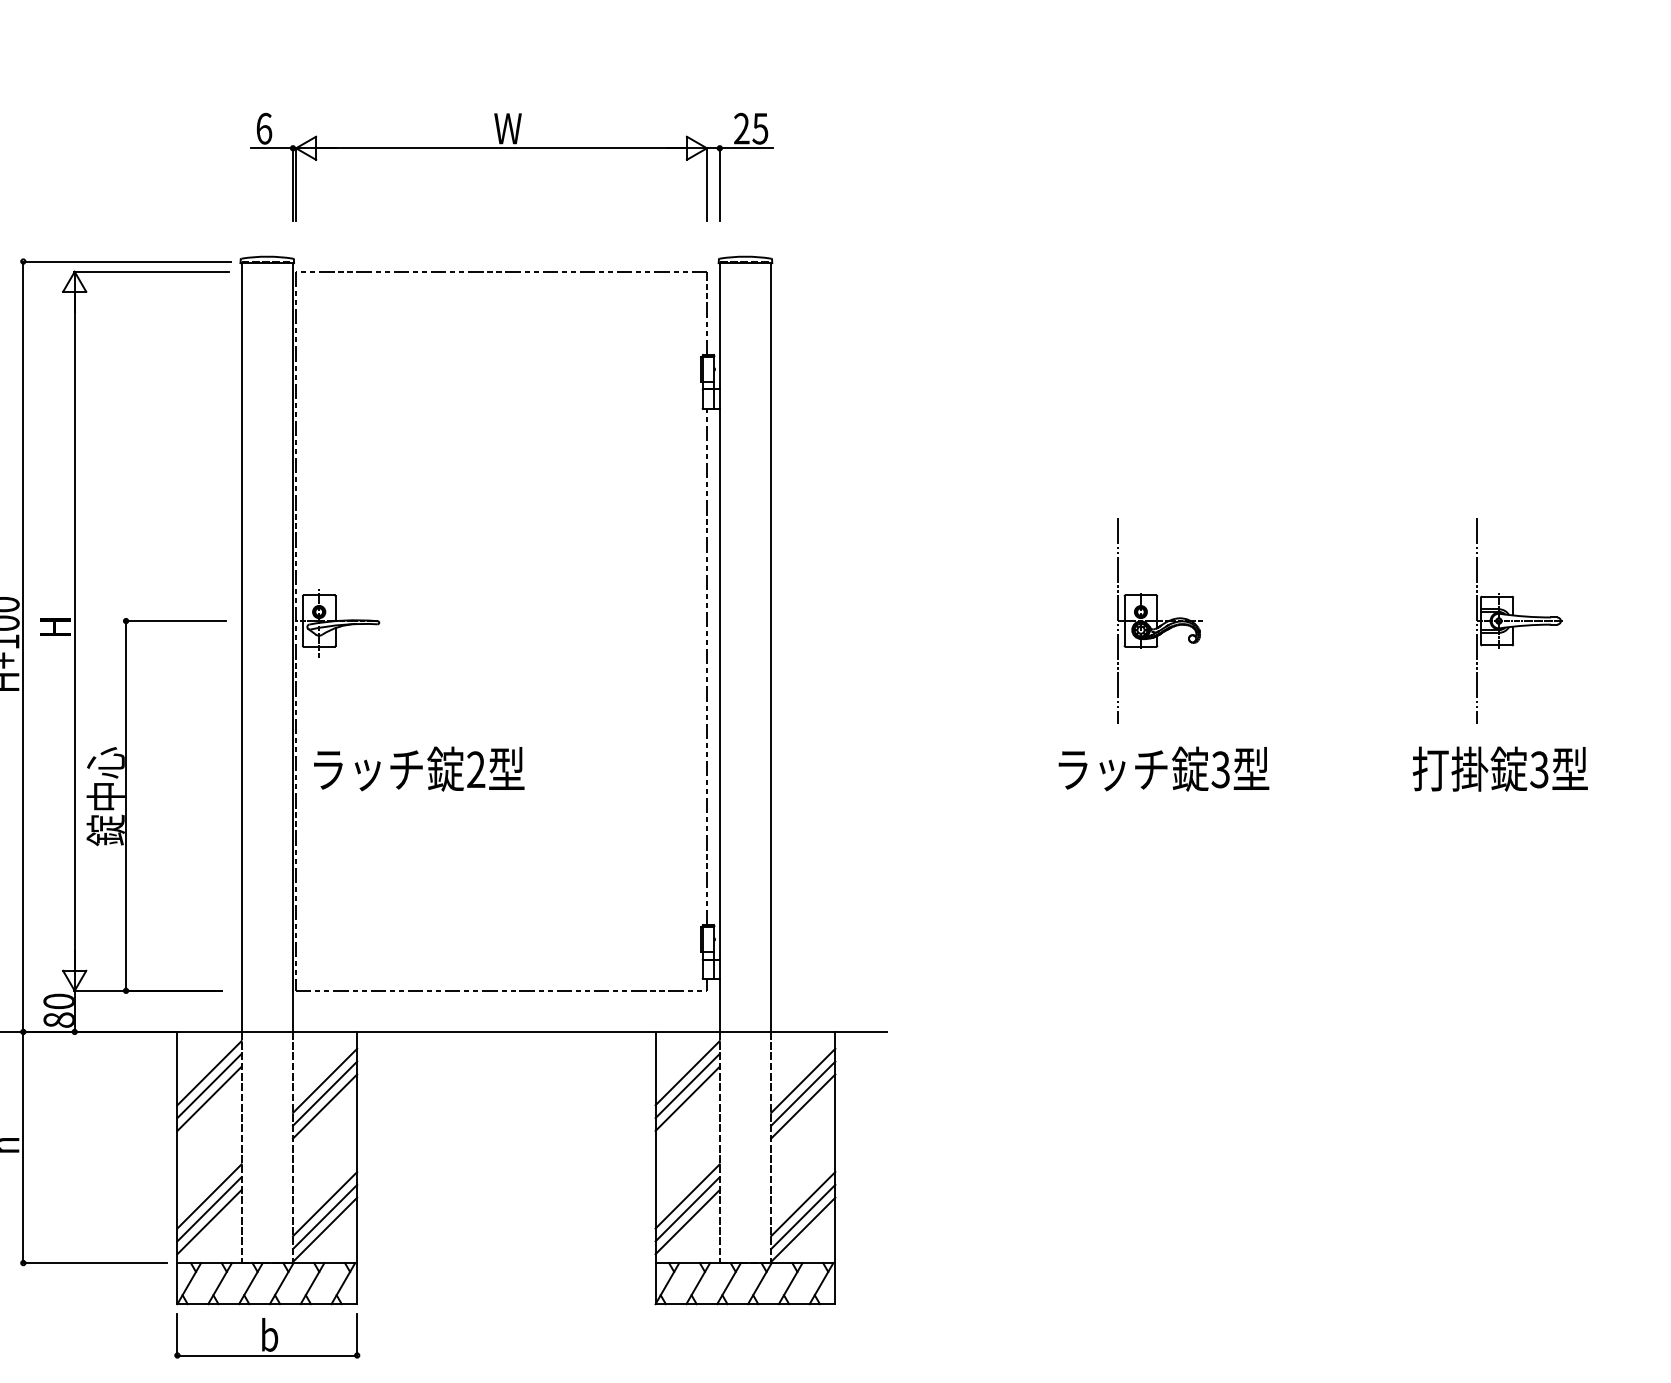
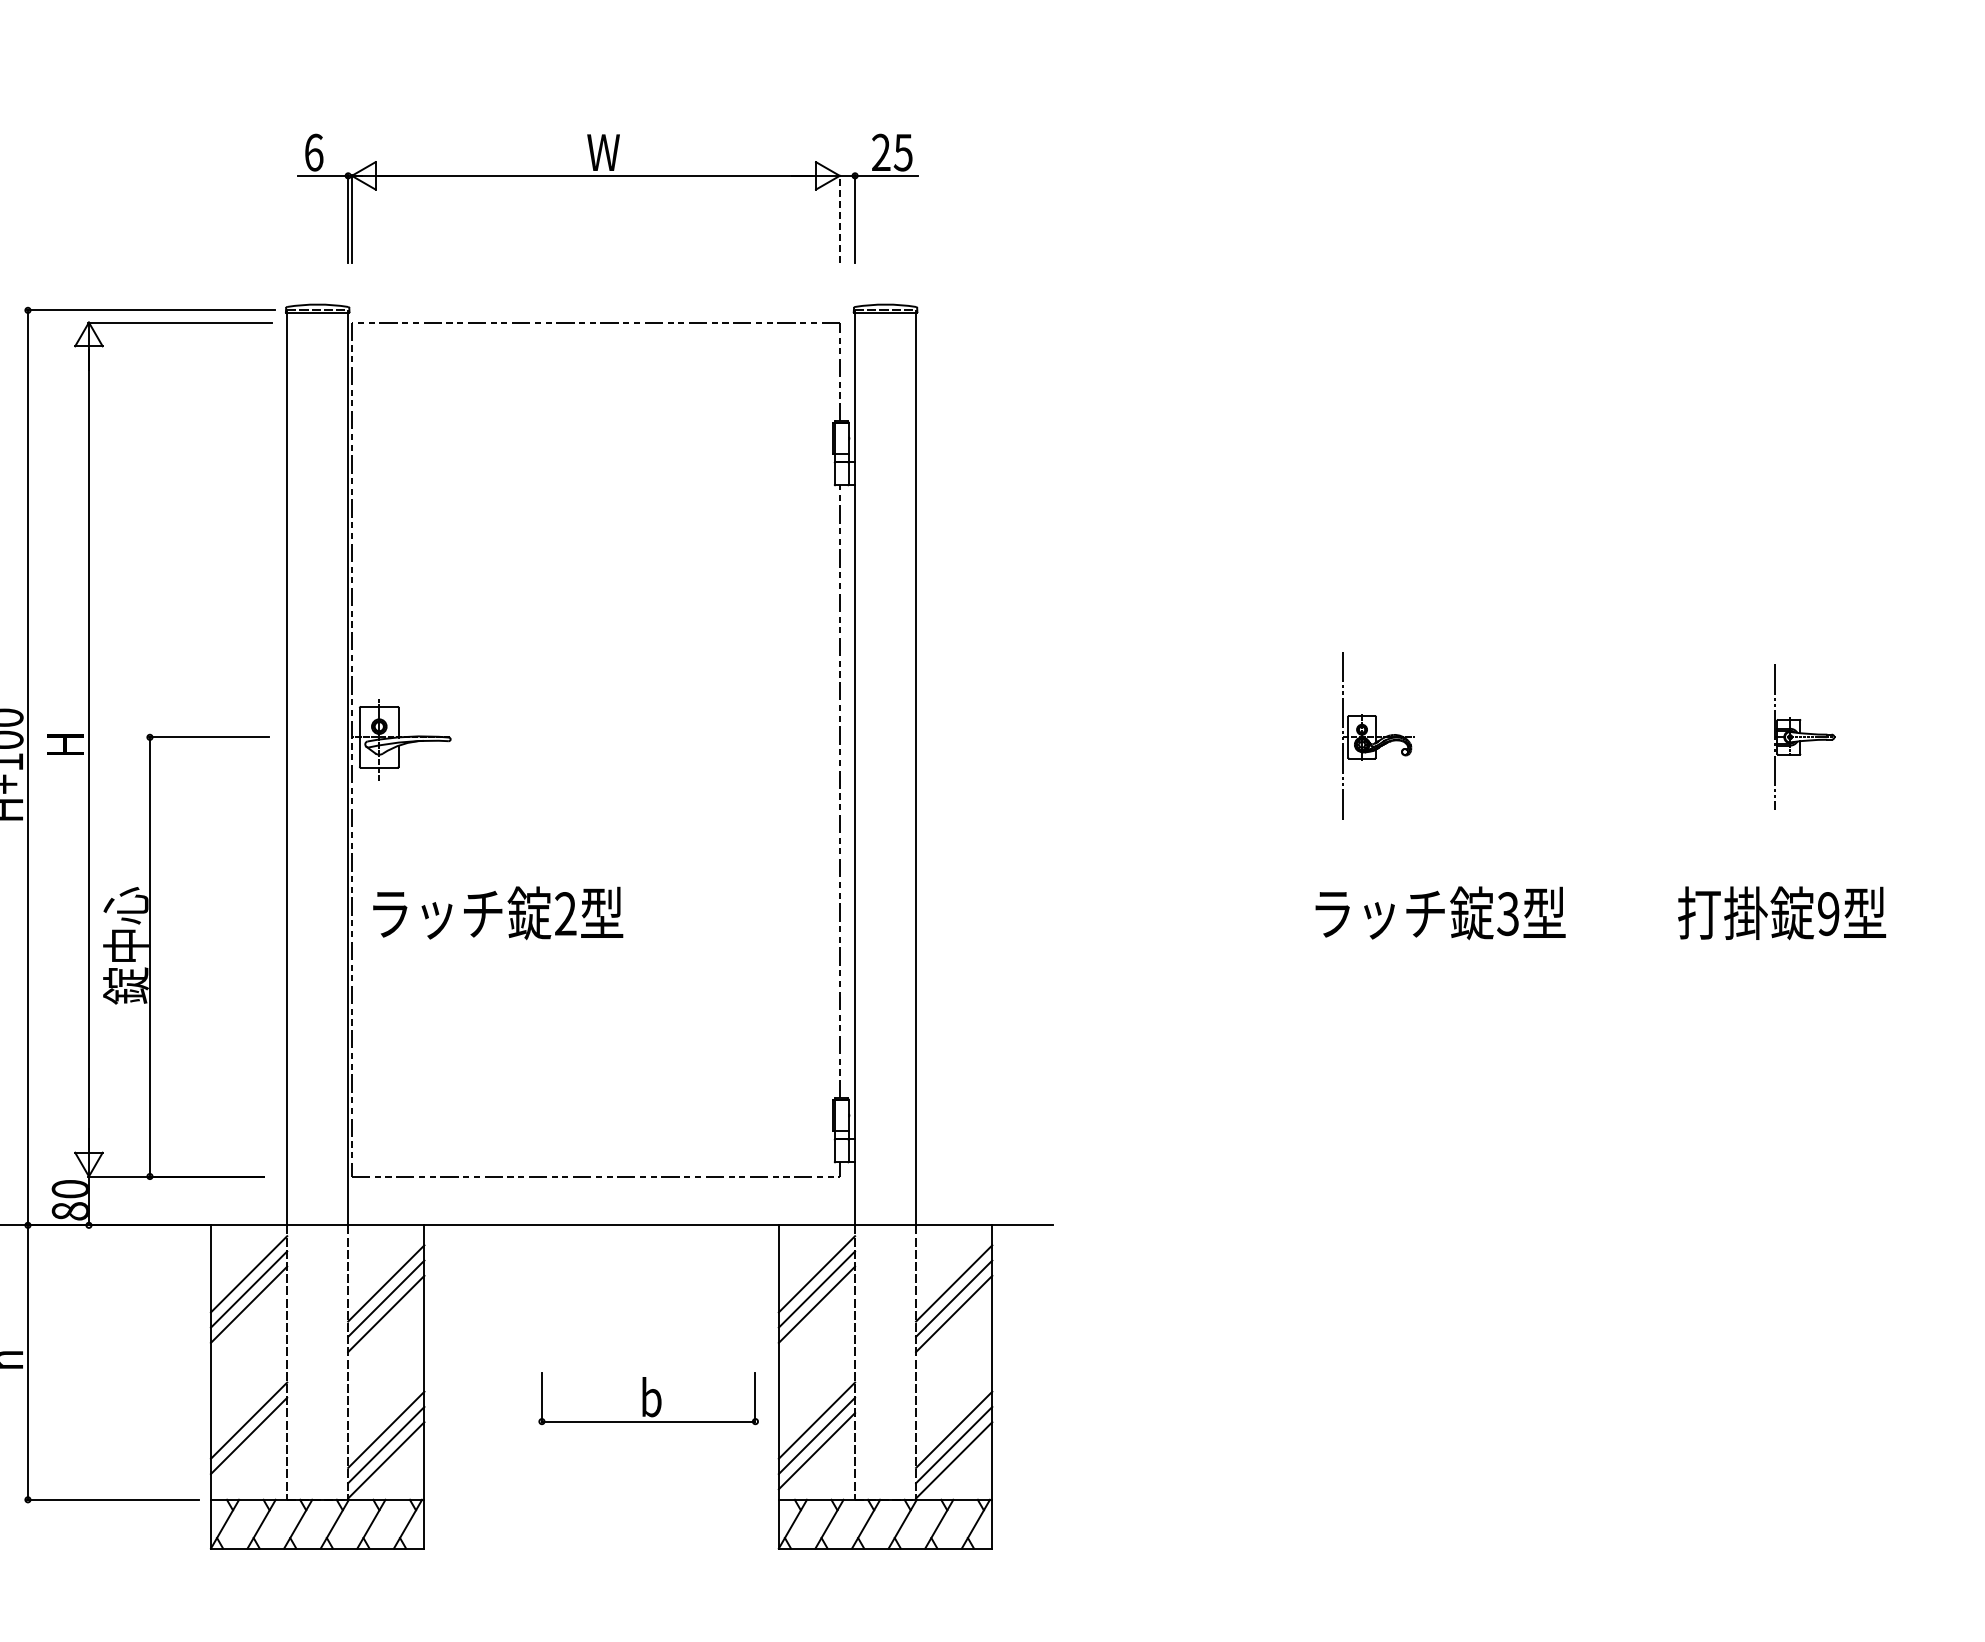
line: (706, 185) -> (839, 219), solid -> dashed
part: (1159, 620) -> (1377, 736), size x0.7
part: (1519, 620) -> (1804, 736), size x0.6
text: (1163, 769) -> (1440, 913), moved
text: (1539, 770) -> (1828, 914), 3 -> 9
line: (209, 1222) -> (248, 1451), removed
part: (267, 1336) -> (648, 1398), moved

